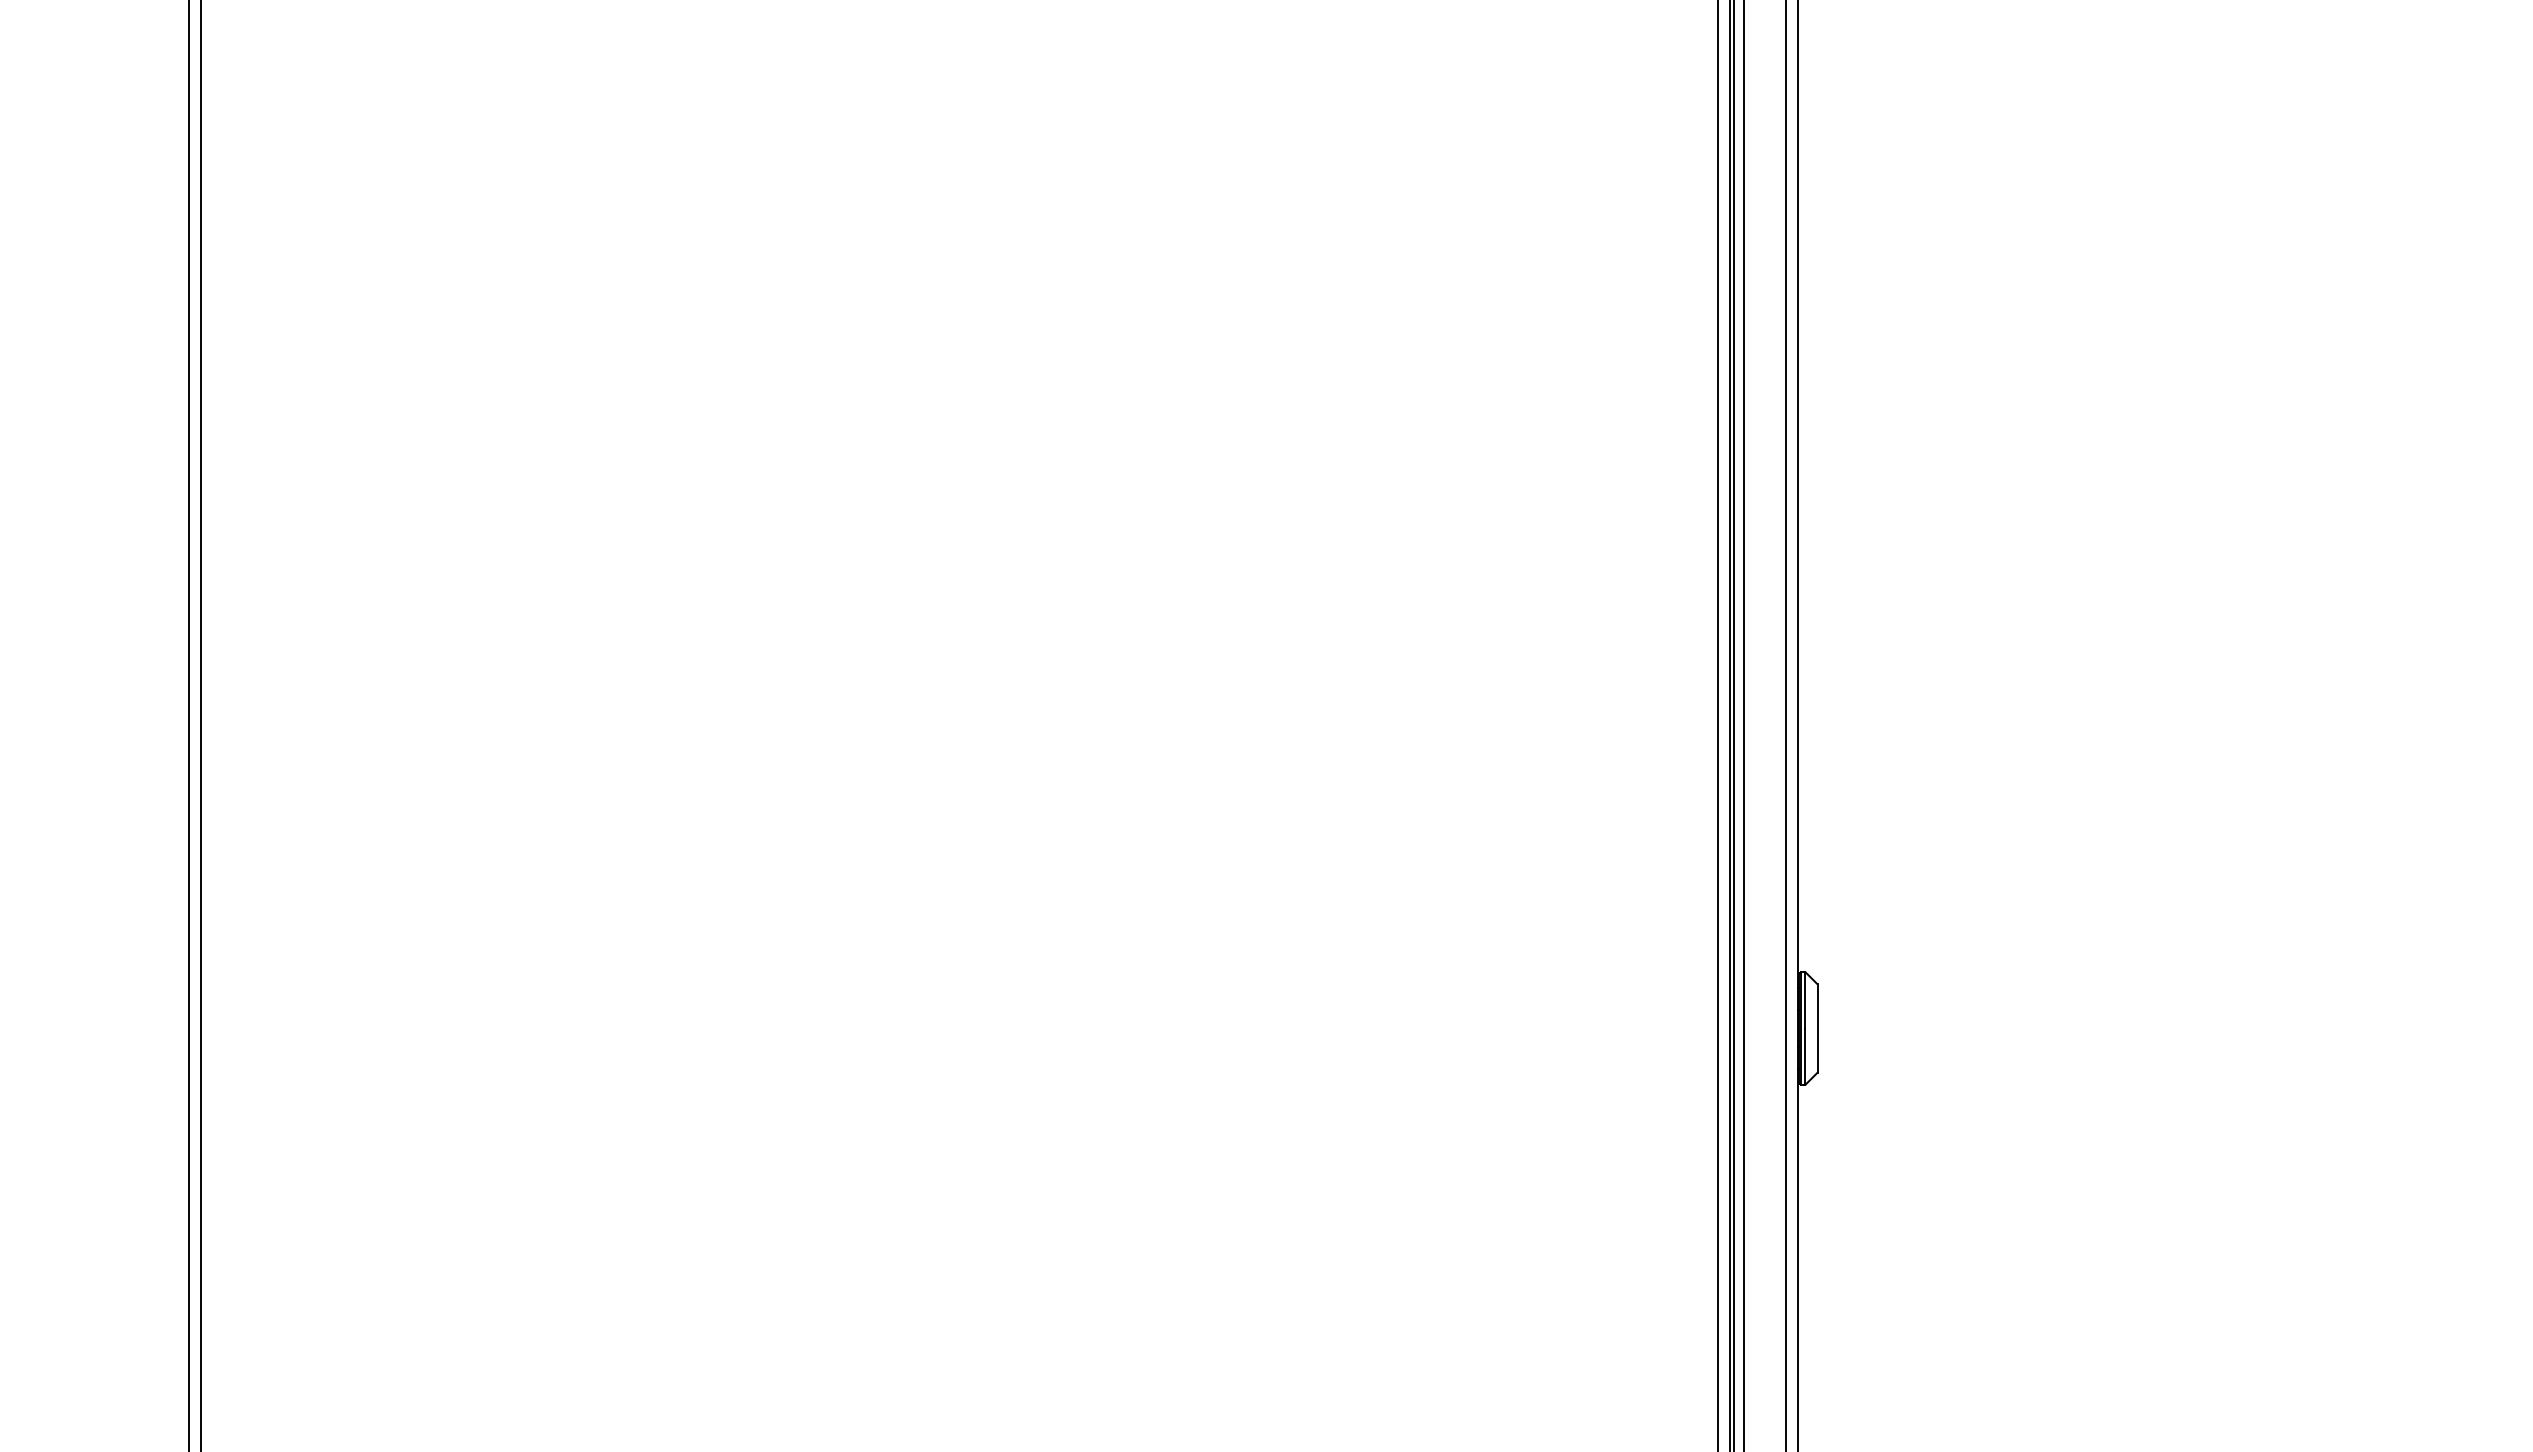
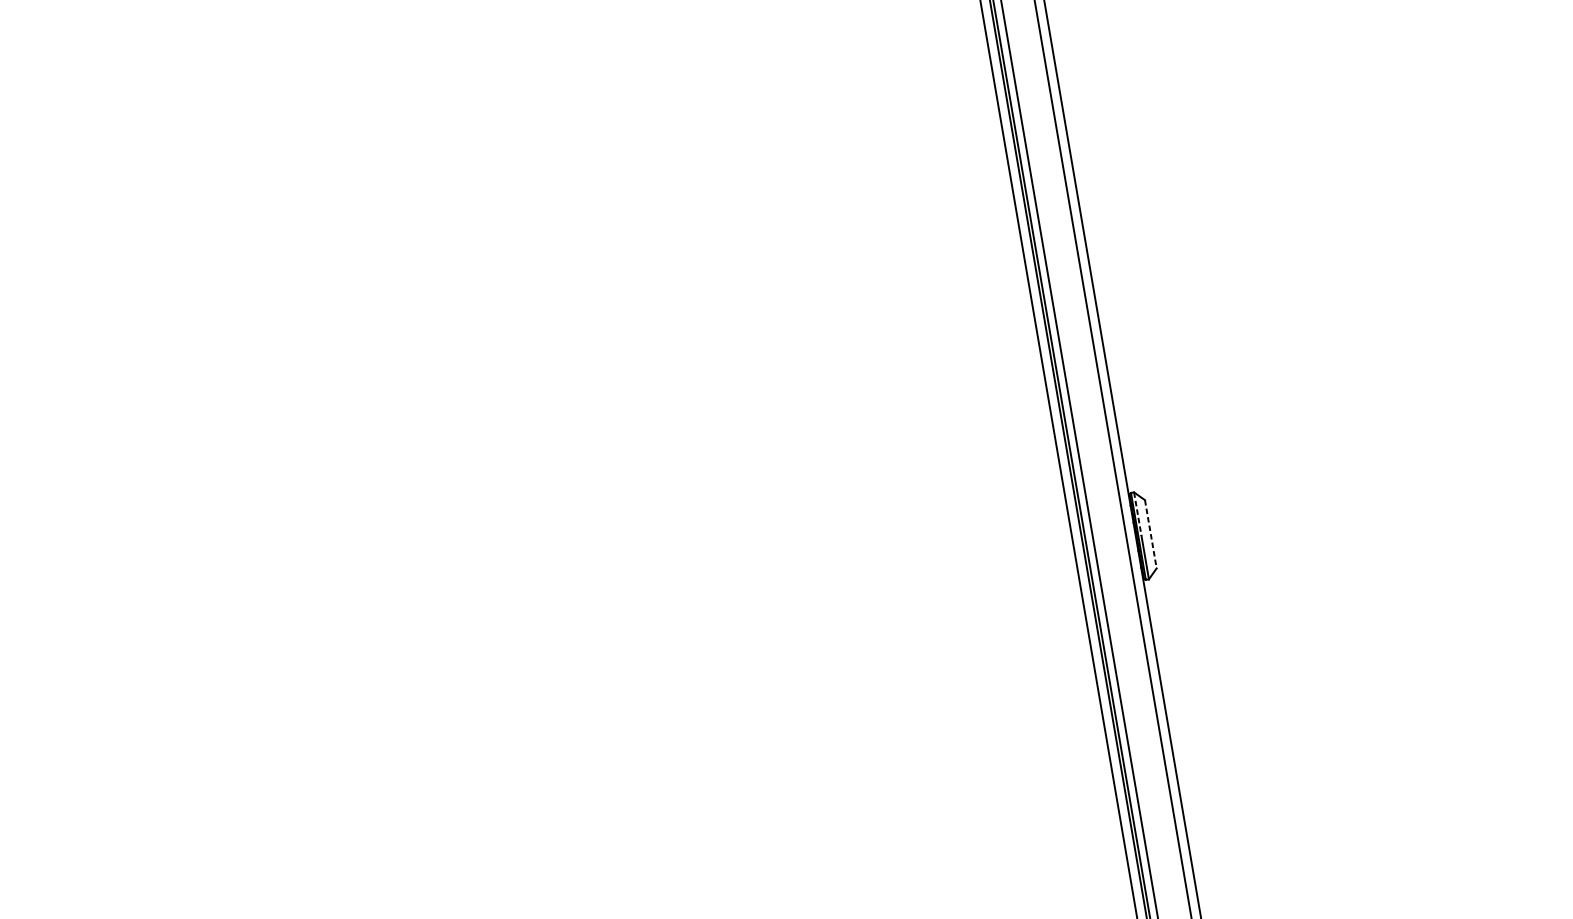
line: (1805, 1000) -> (1137, 514), solid -> dashed
line: (1817, 1029) -> (1150, 535), solid -> dashed

